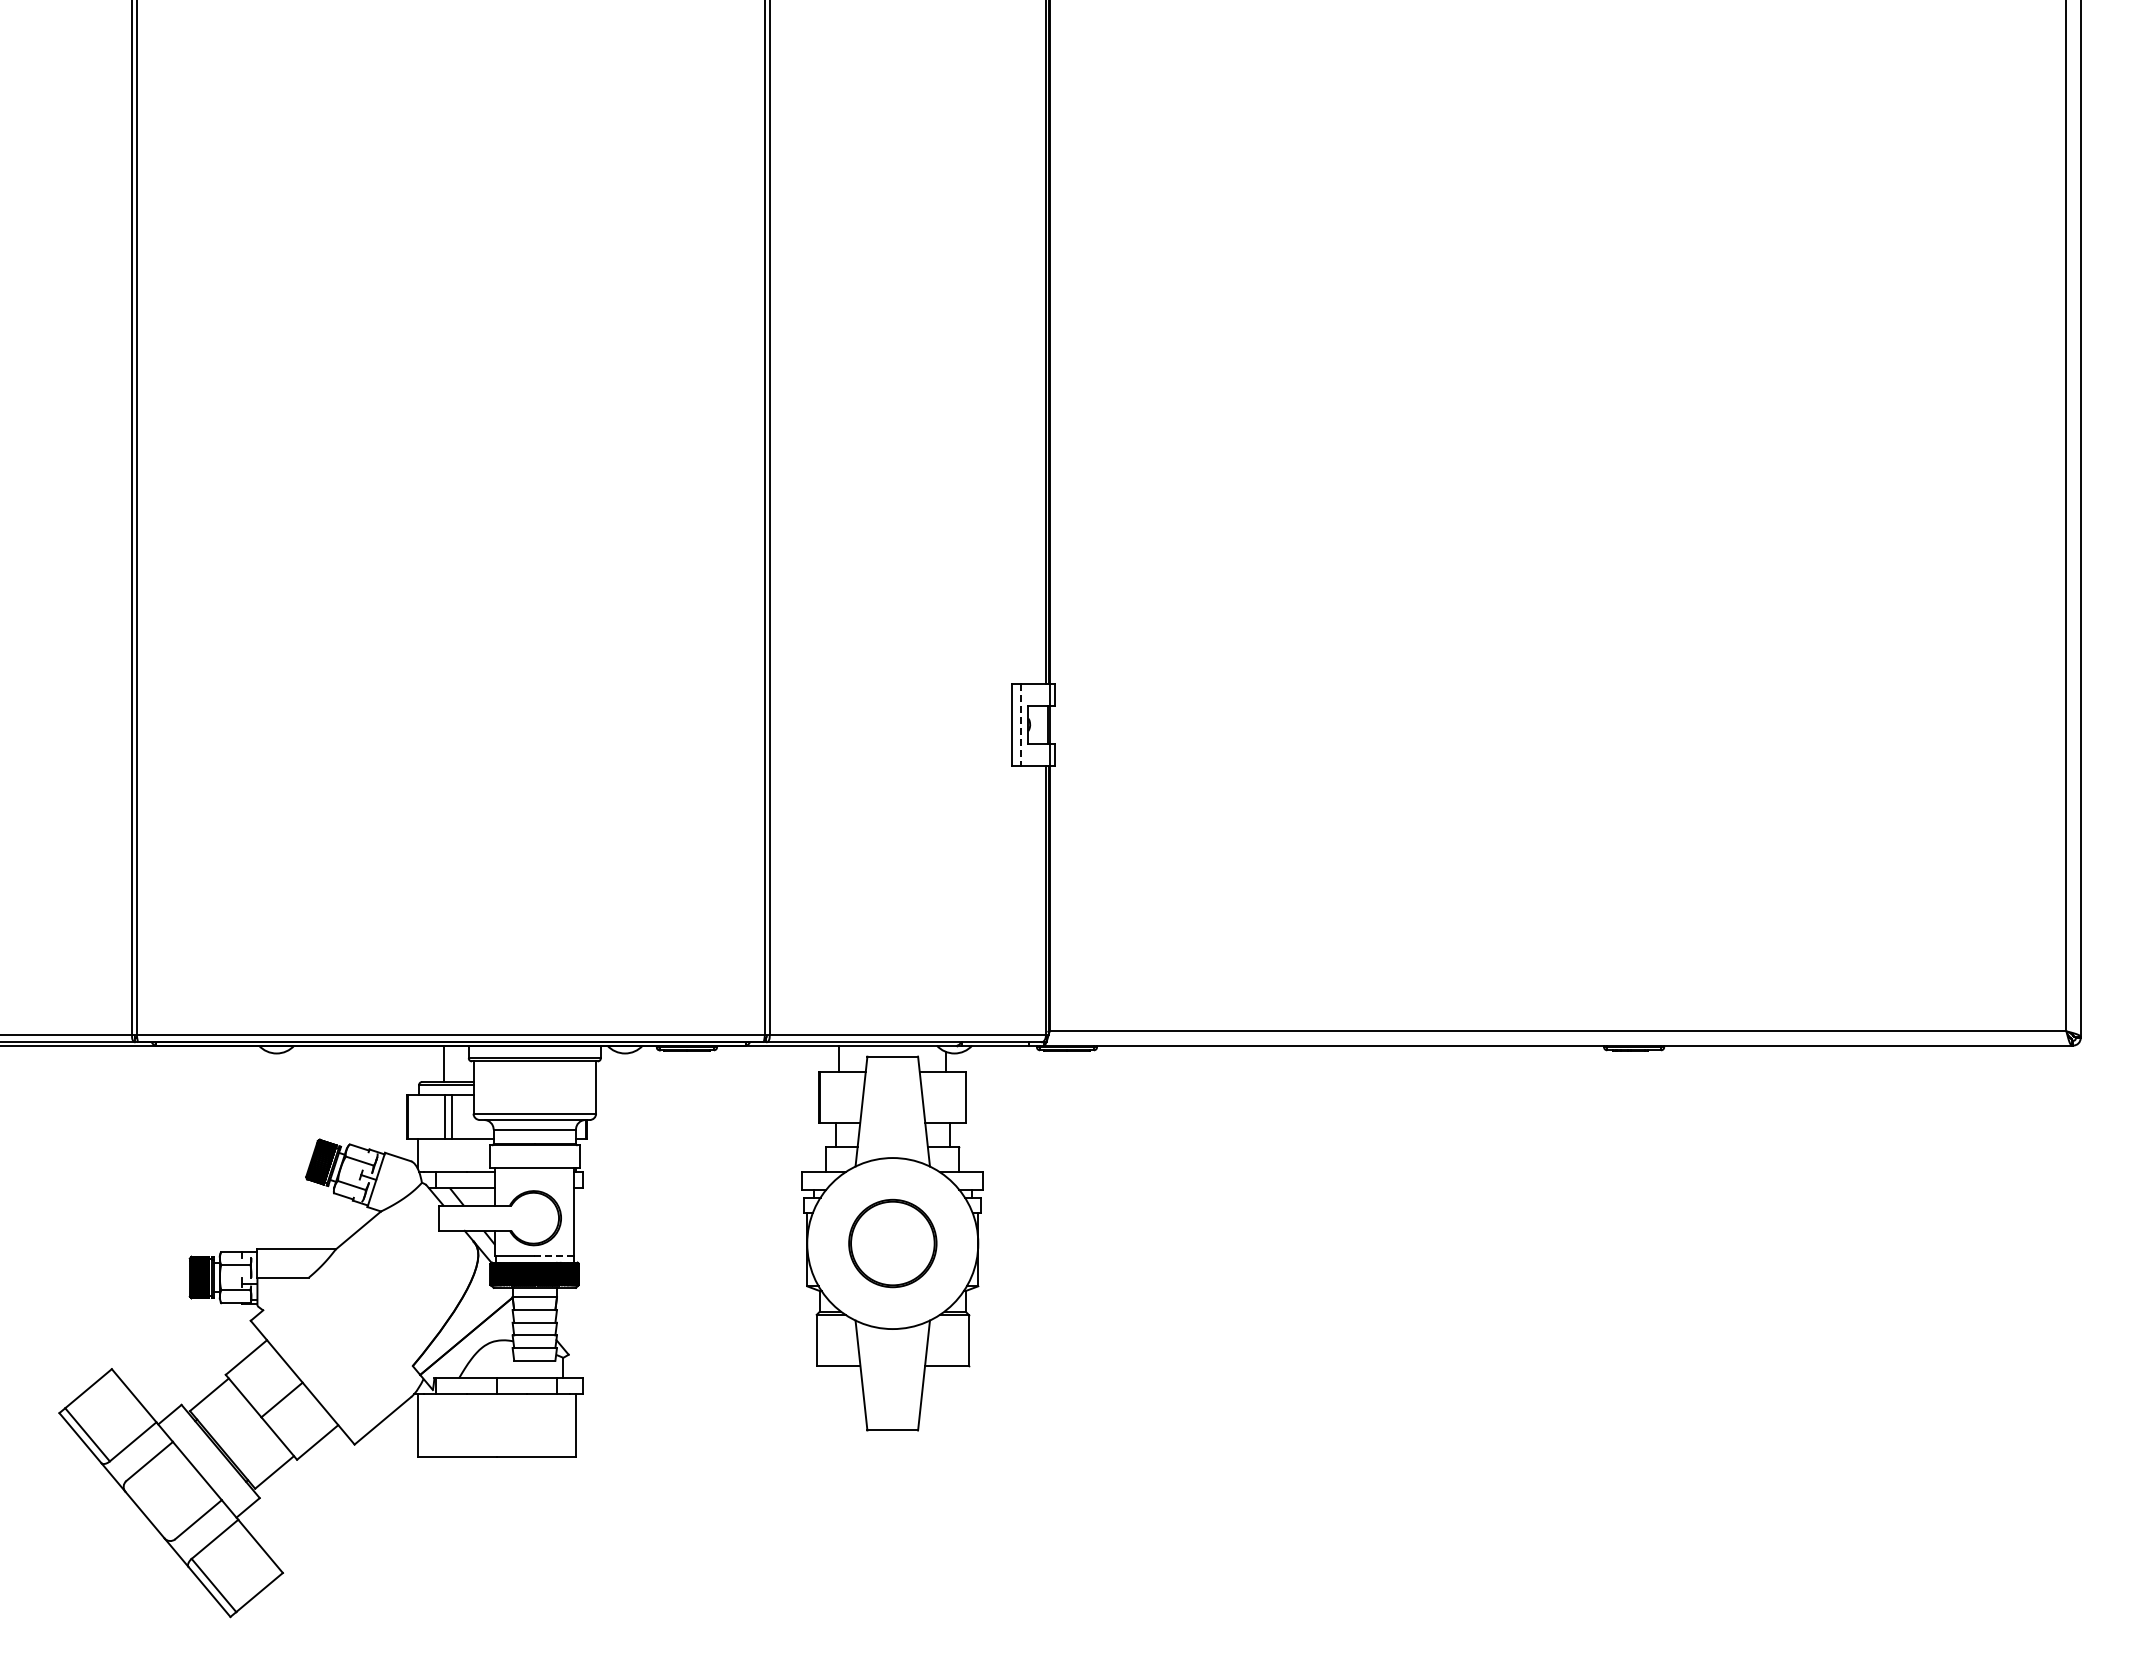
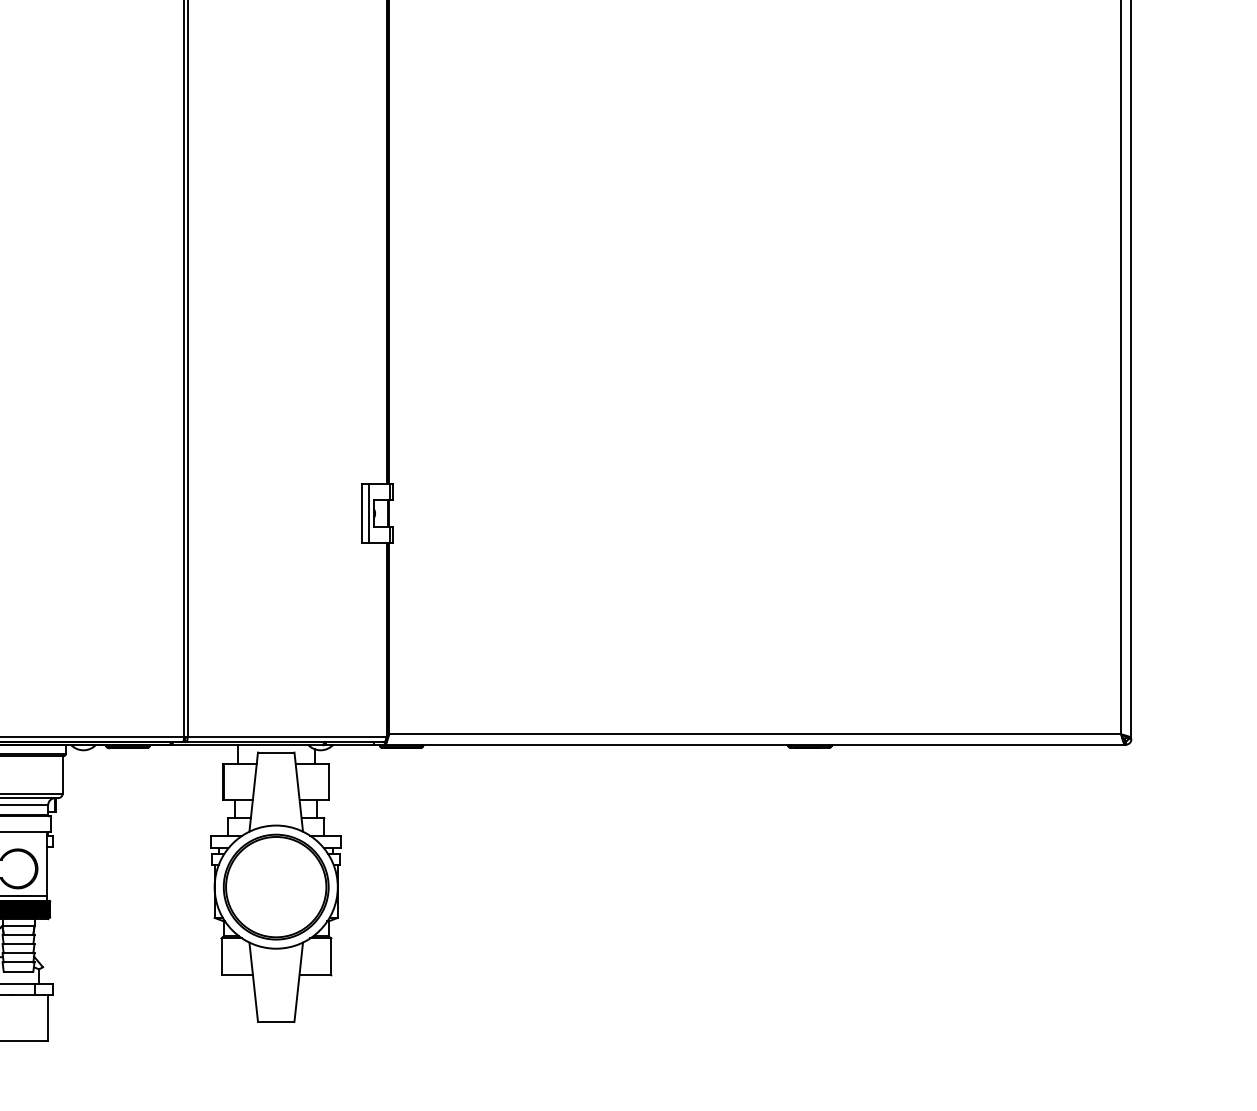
line: (1021, 725) -> (368, 514), dashed -> solid
part: (892, 1243) -> (276, 887), size x1.67
line: (553, 1256) -> (31, 896), dashed -> solid

